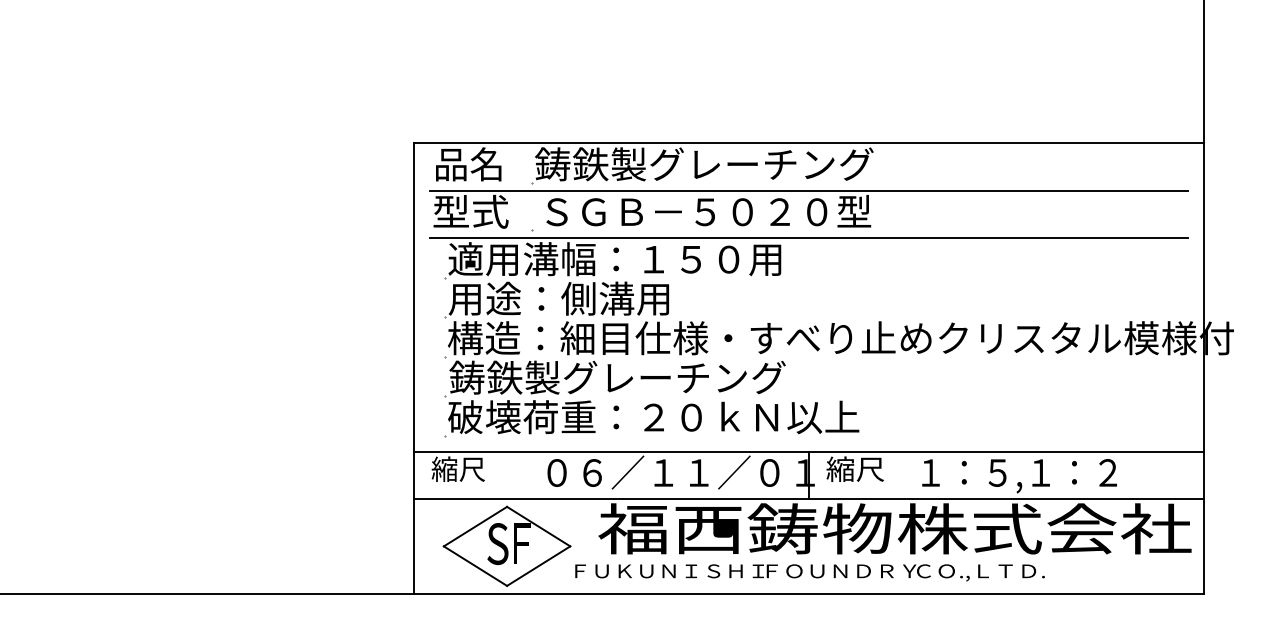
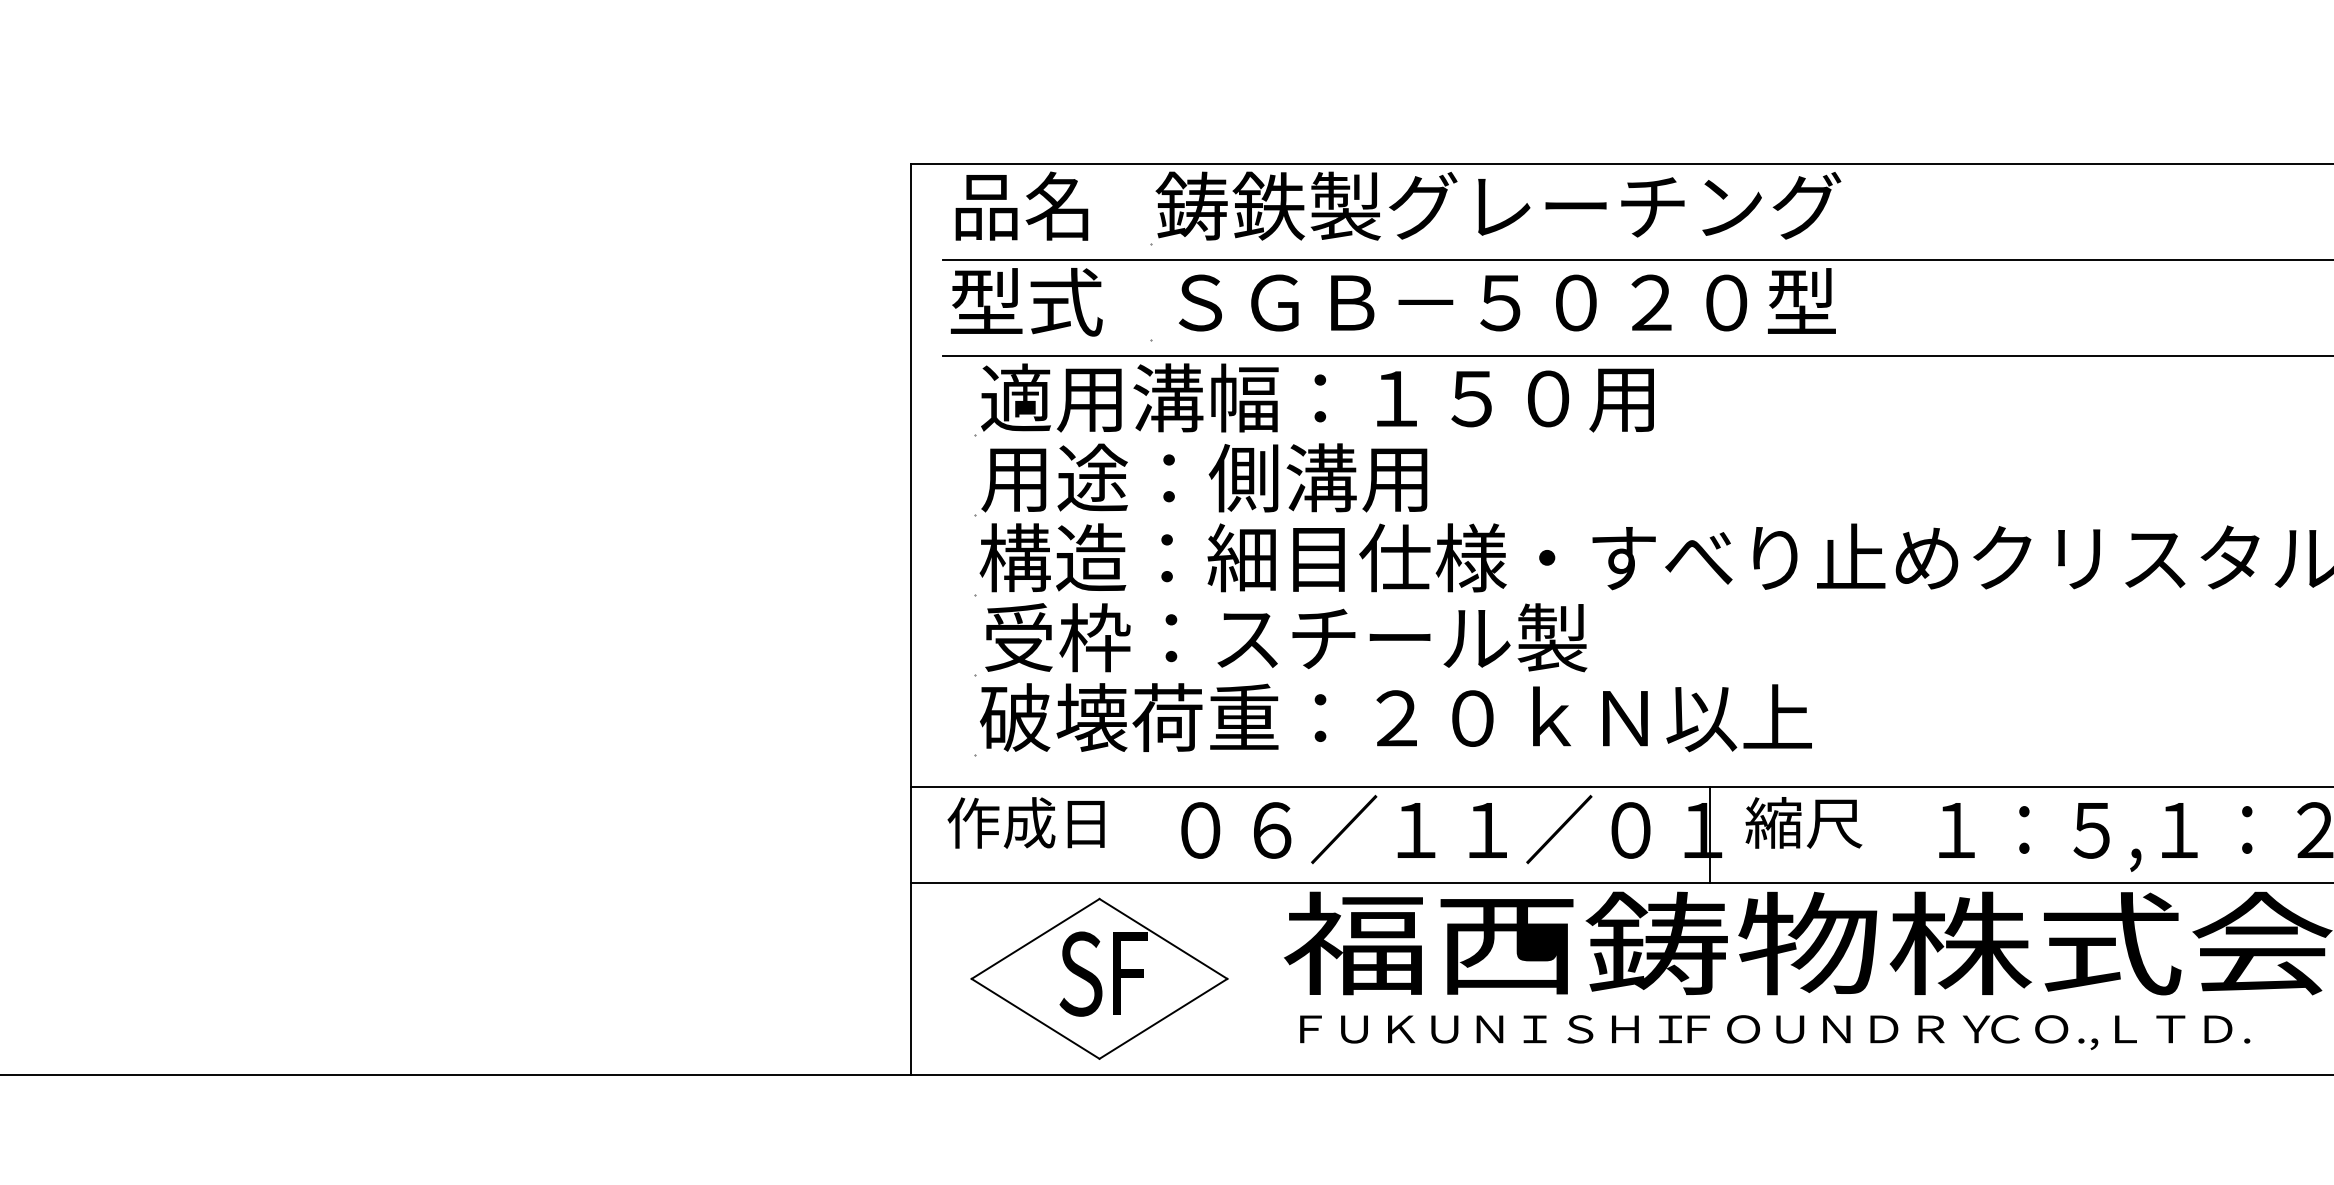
text: (617, 377) -> (1322, 637), 鋳鉄製グレーチング -> 受枠：スチール製
text: (470, 468) -> (1025, 821), 縮尺 -> 作成日
text: (809, 572) -> (1773, 1031), moved

